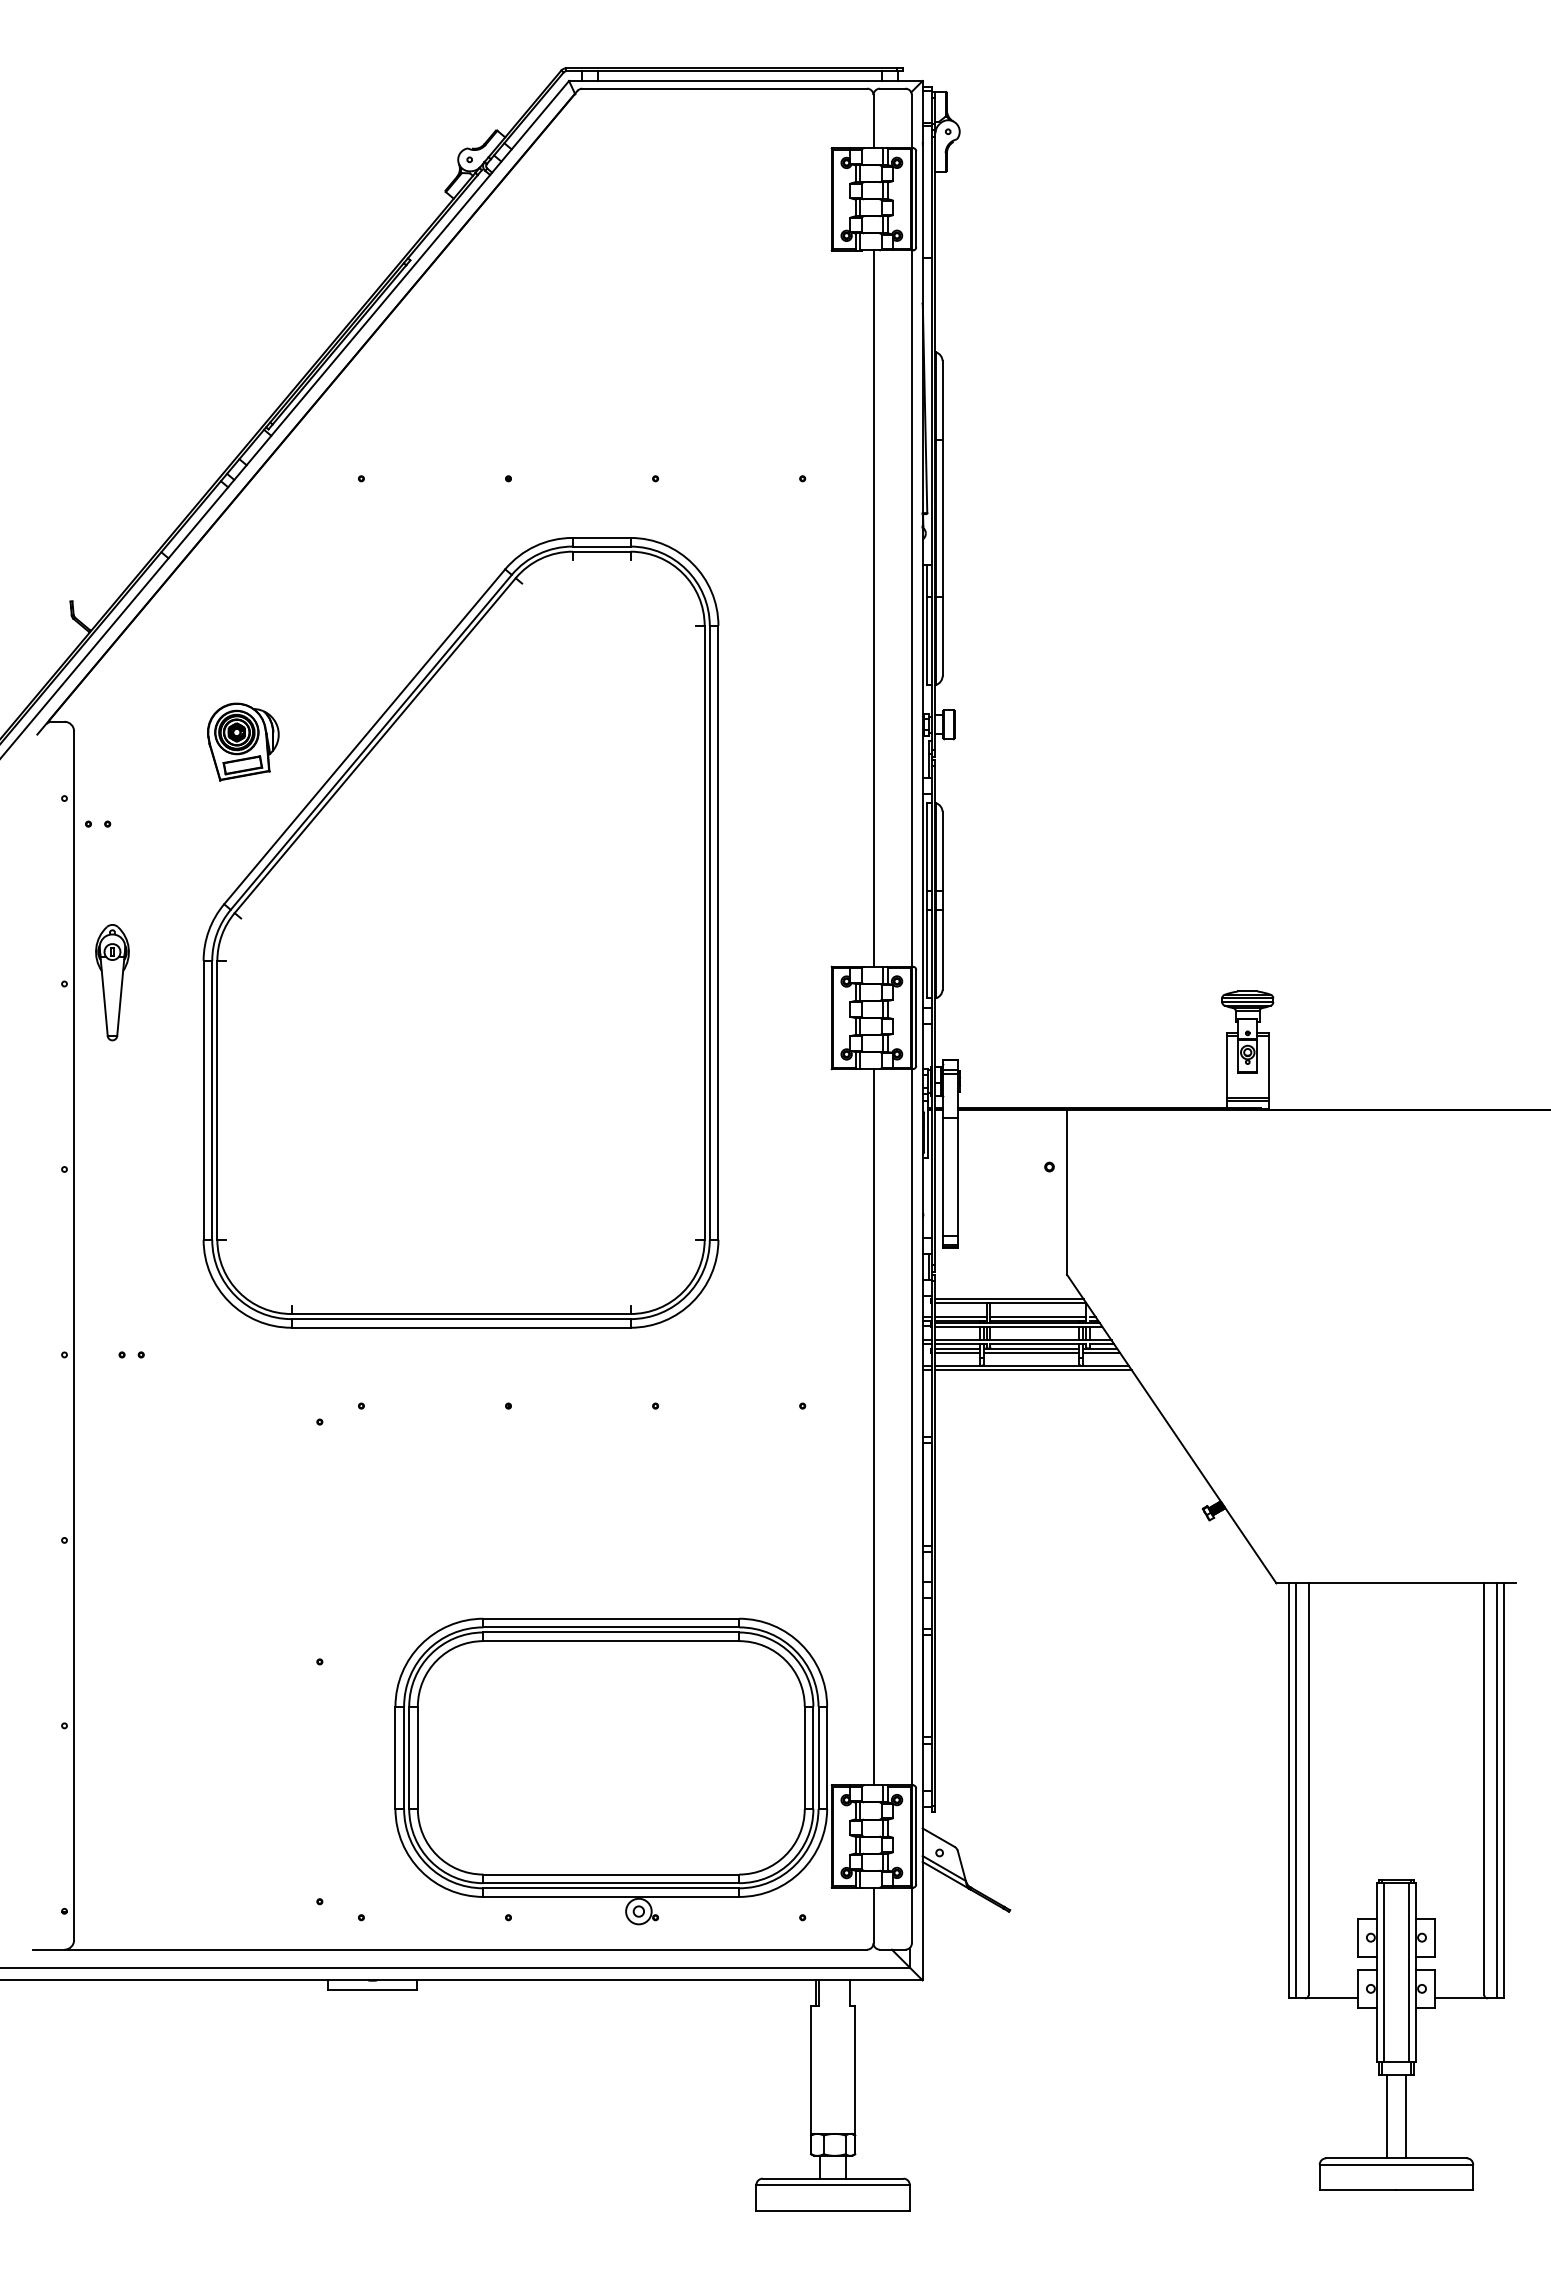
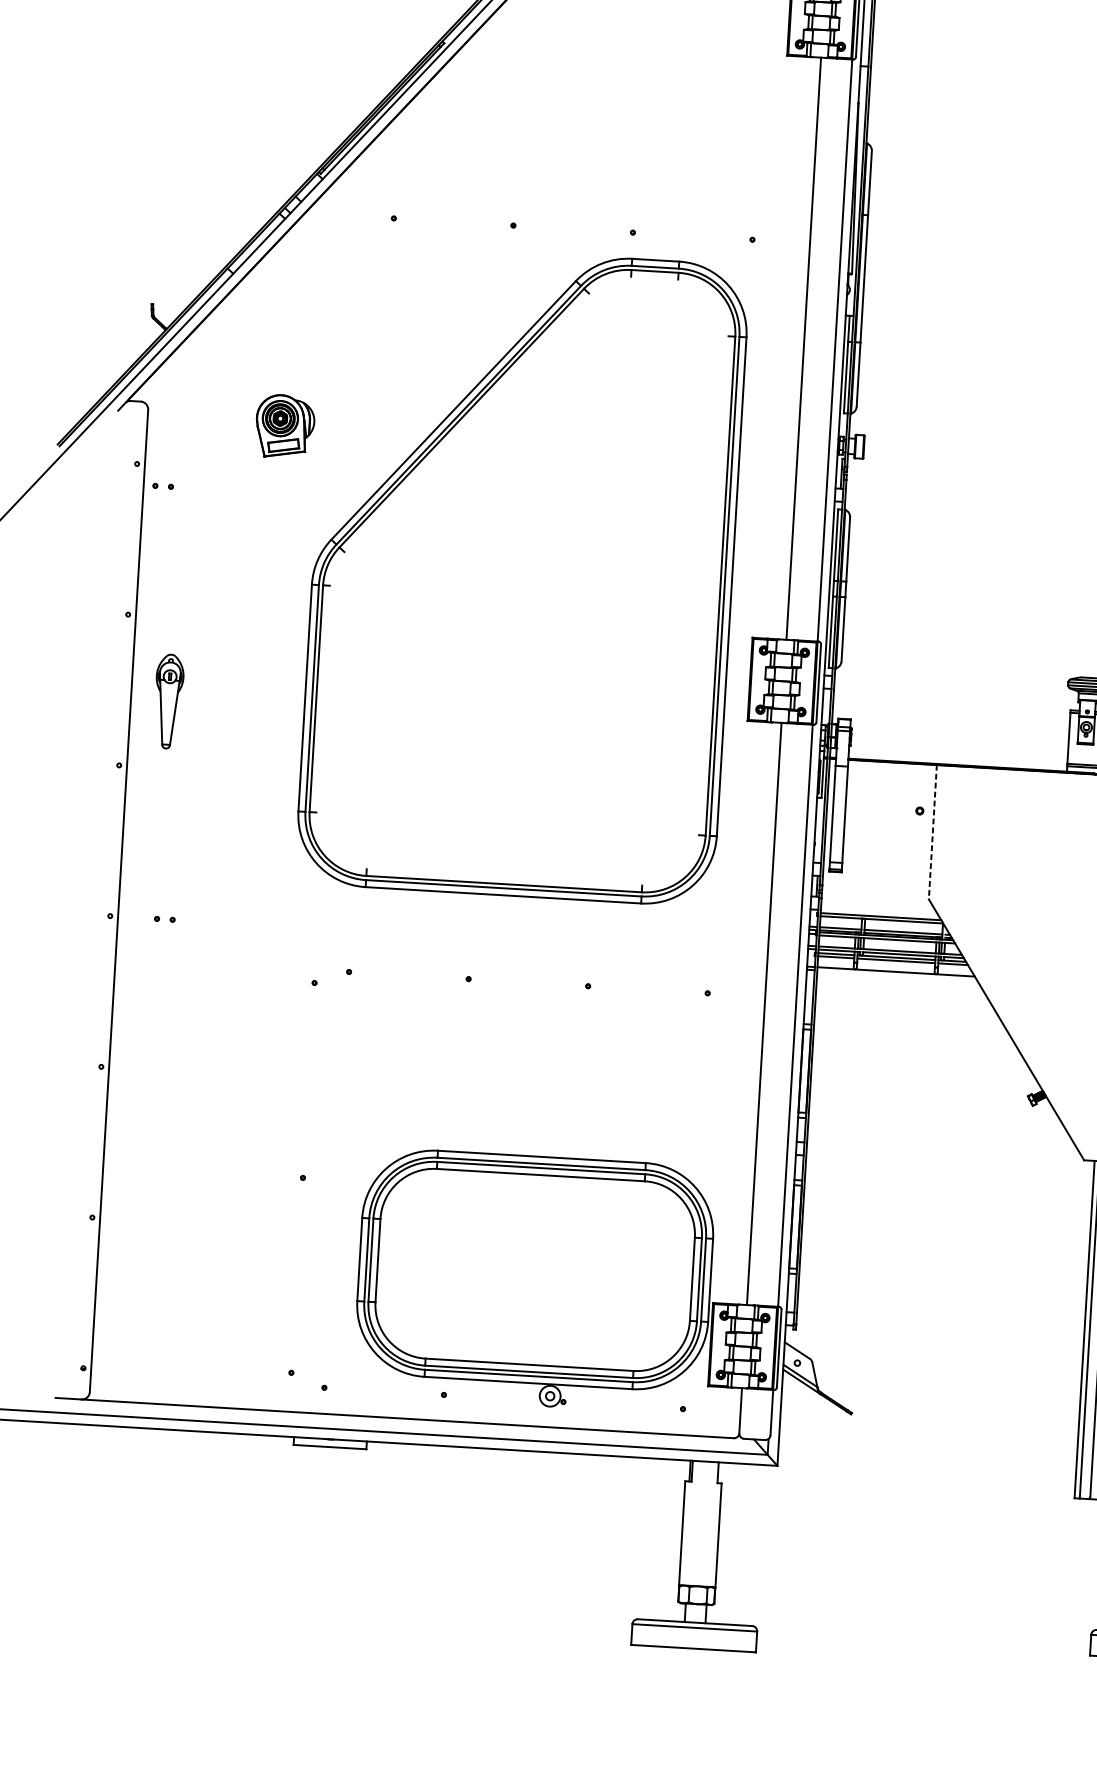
part: (460, 932) -> (522, 574), moved
part: (112, 982) -> (168, 701), moved
line: (1067, 1192) -> (933, 832), solid -> dashed
line: (1033, 1369) -> (897, 974), removed

